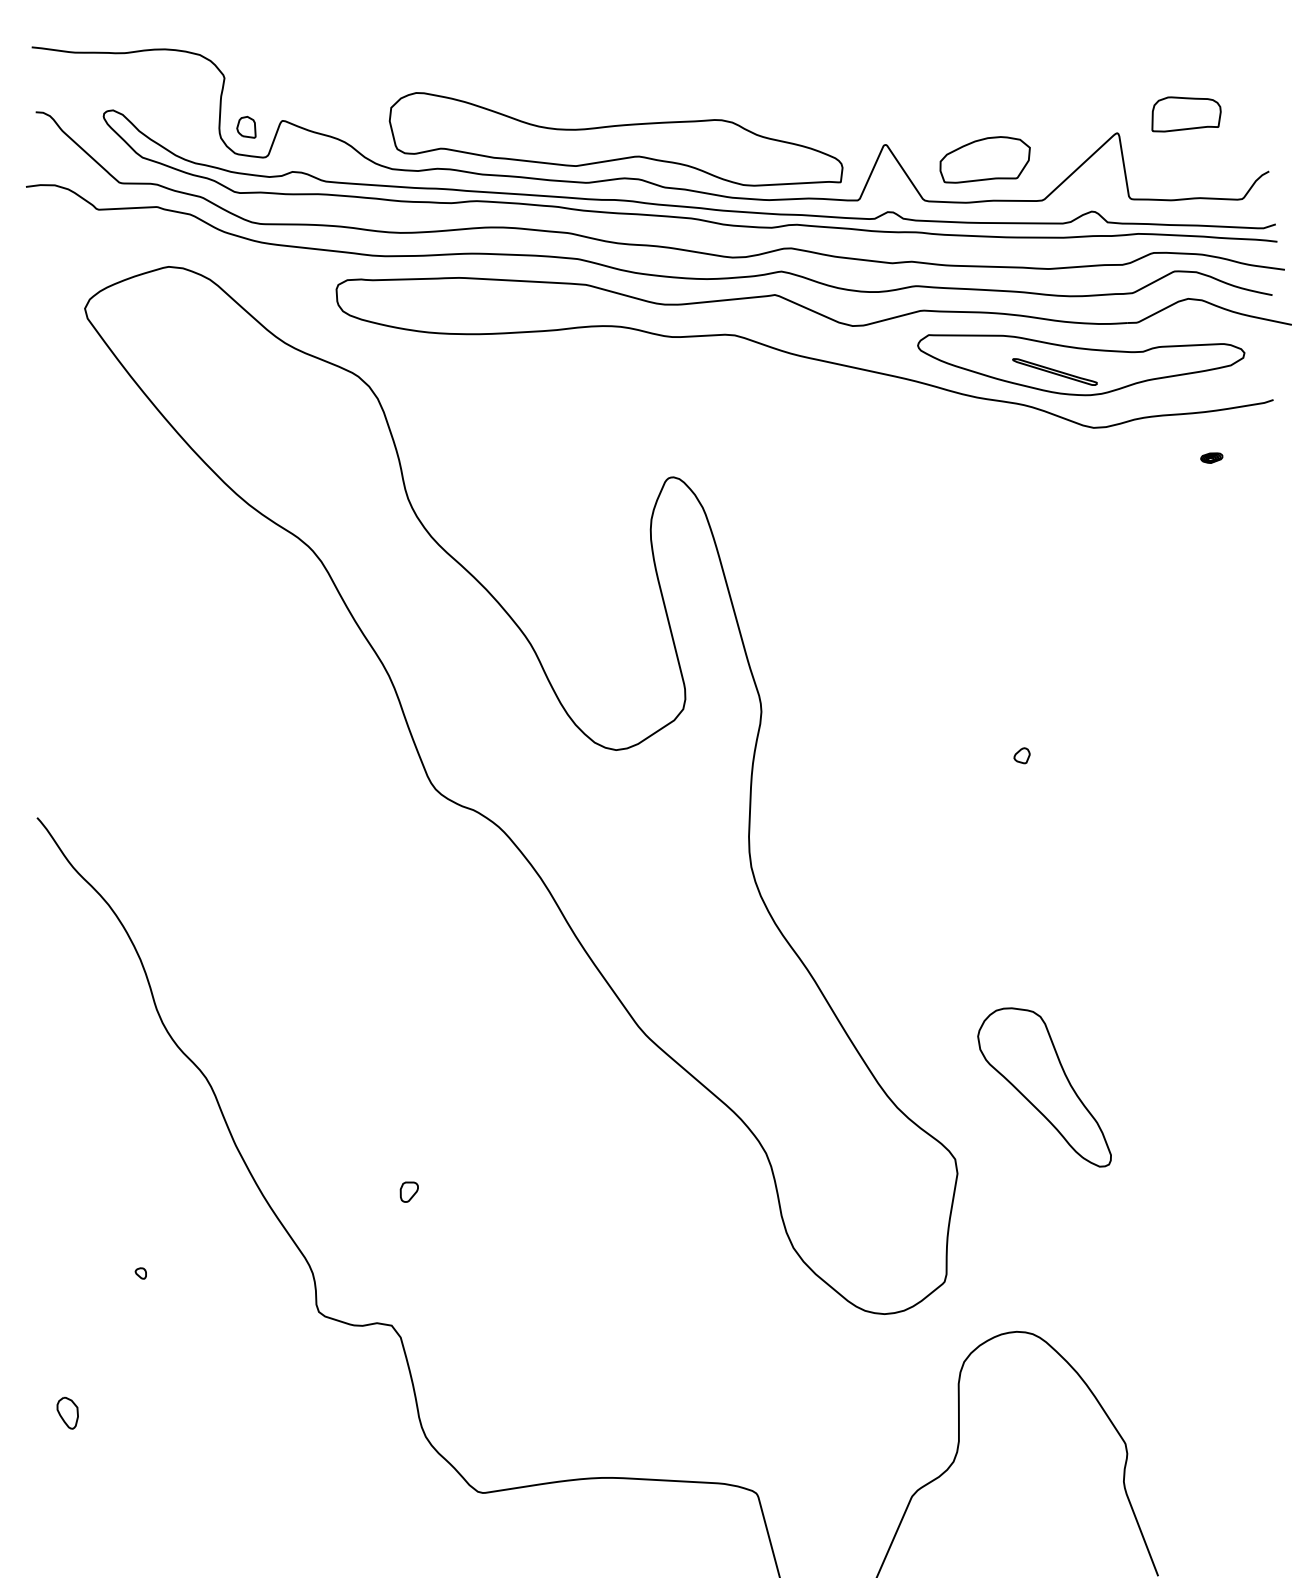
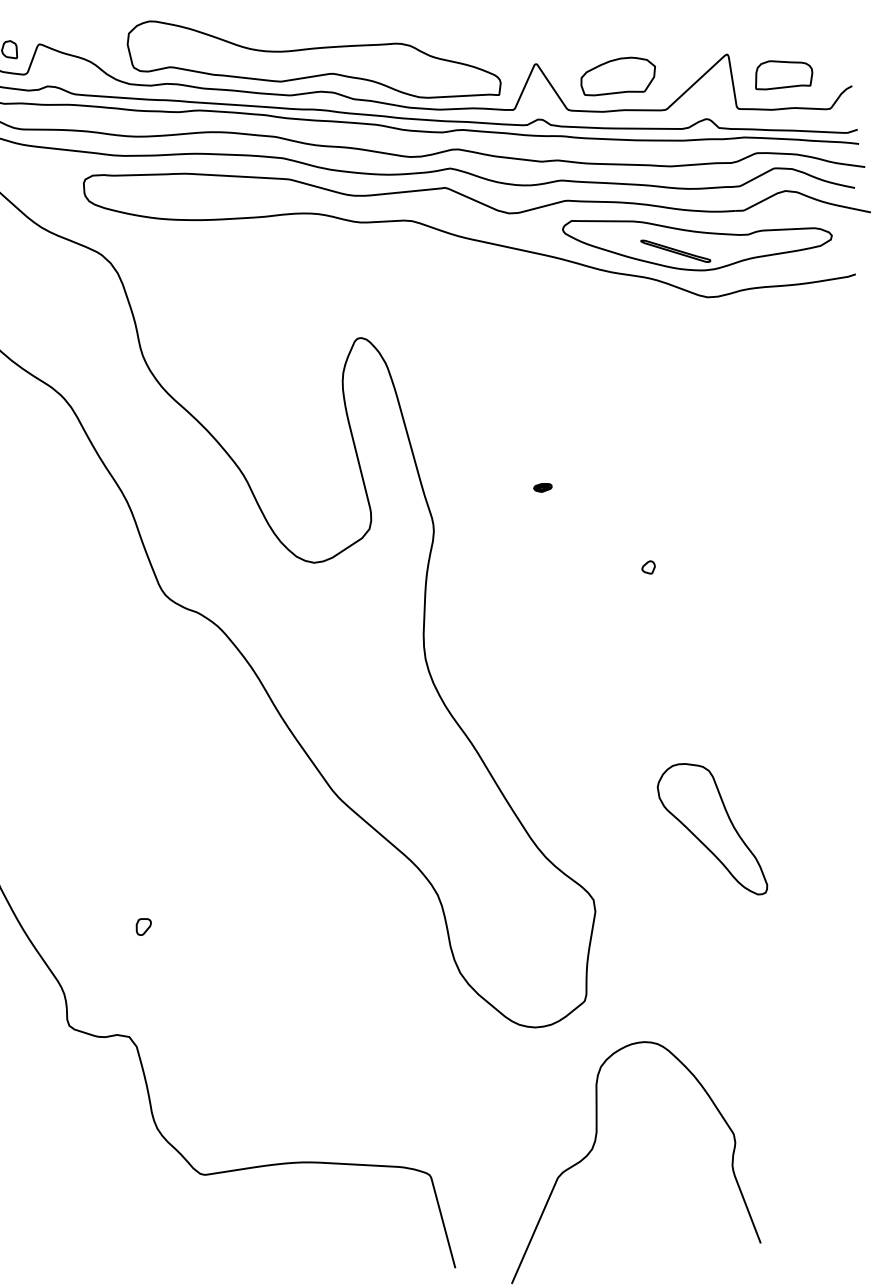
part: (1186, 114) -> (784, 75), moved
part: (1211, 457) -> (542, 487), moved
part: (1044, 1087) -> (712, 829), moved

